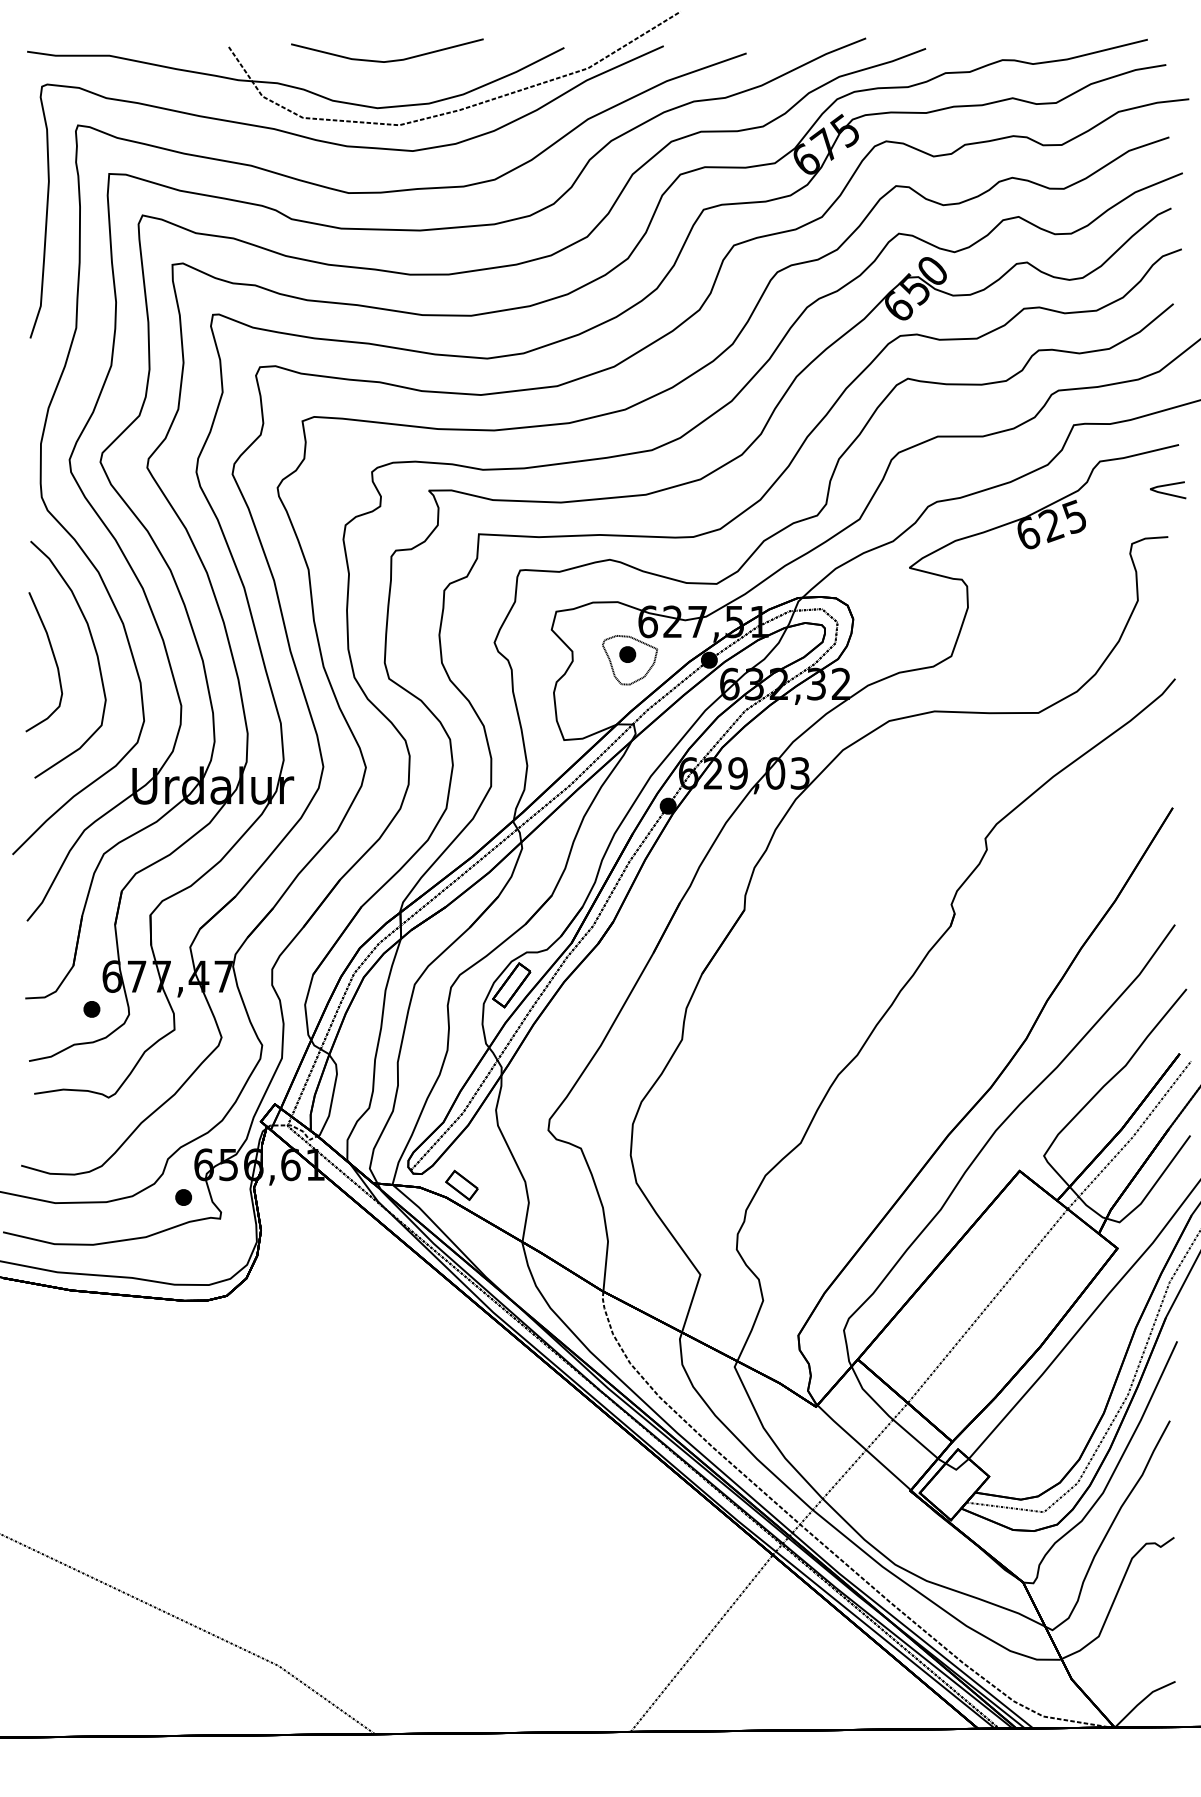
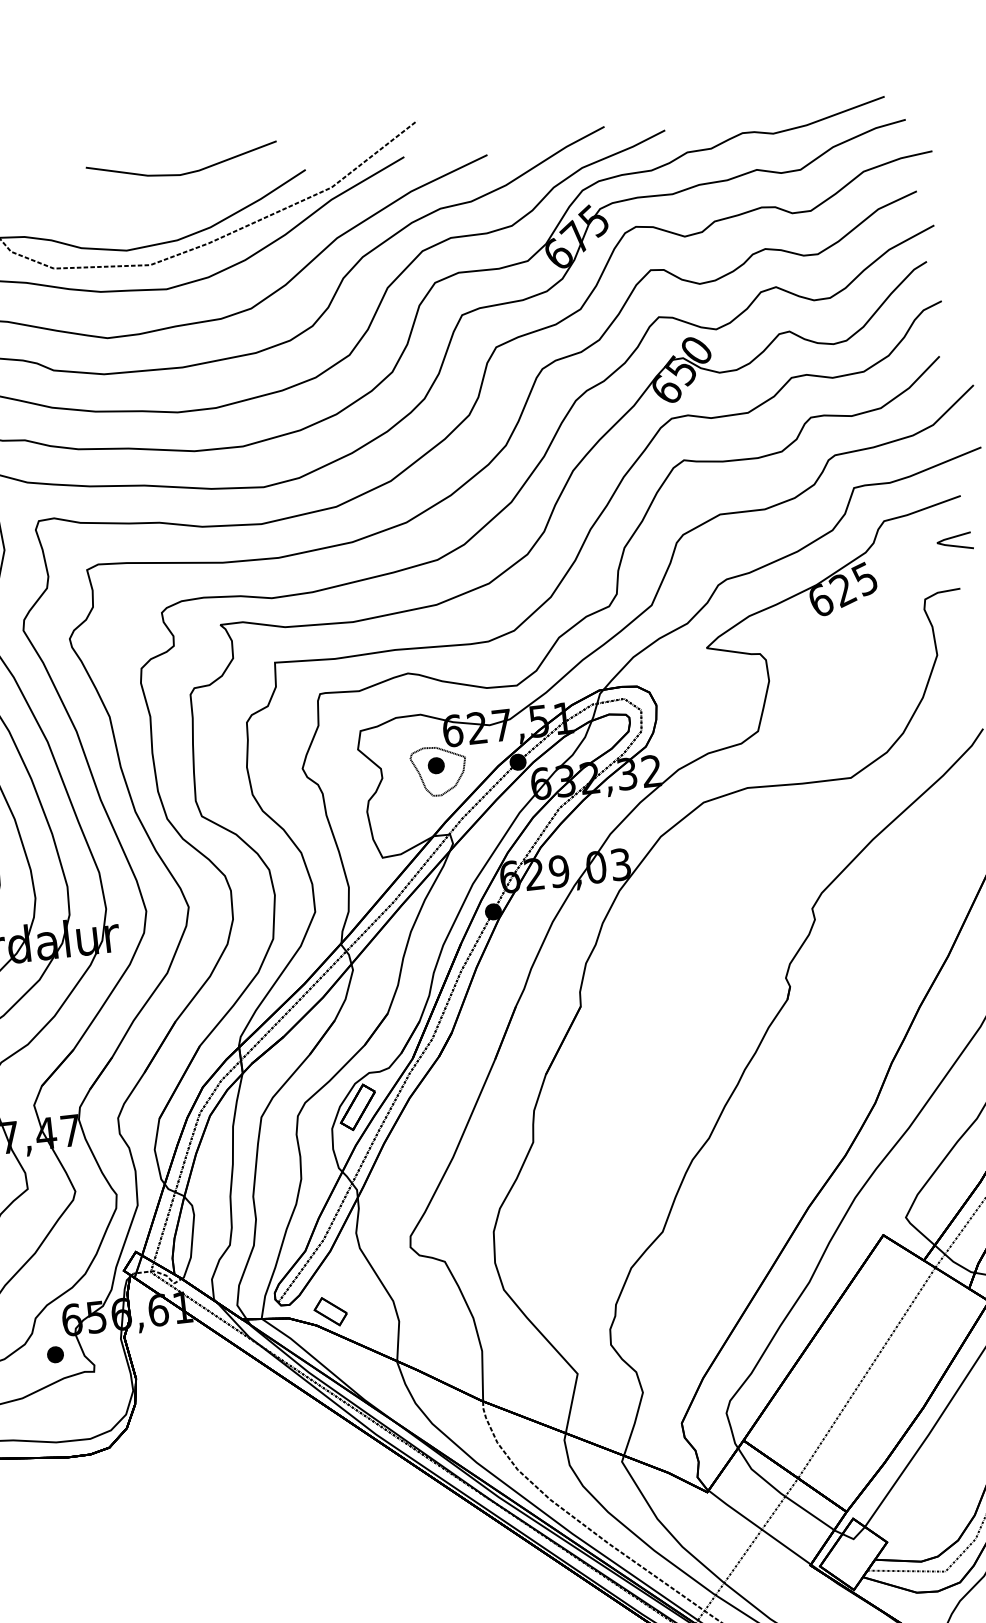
line: (387, 60) -> (183, 173), moved

